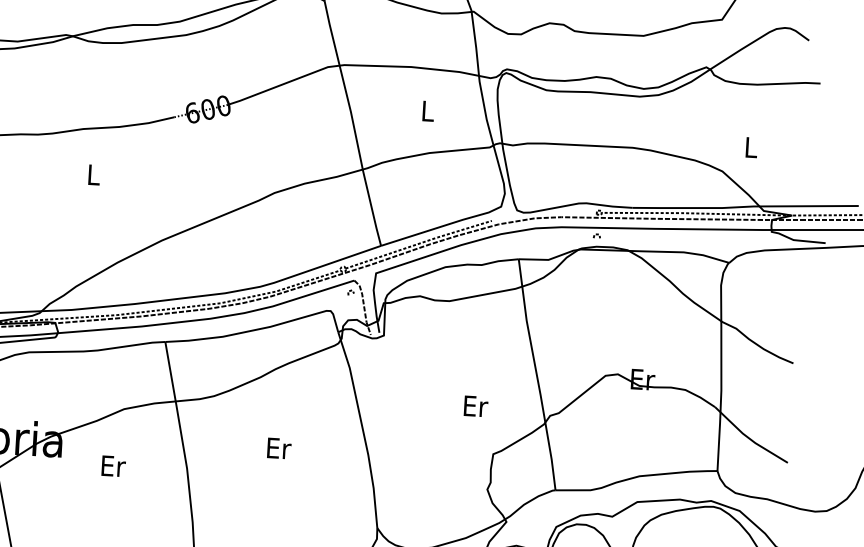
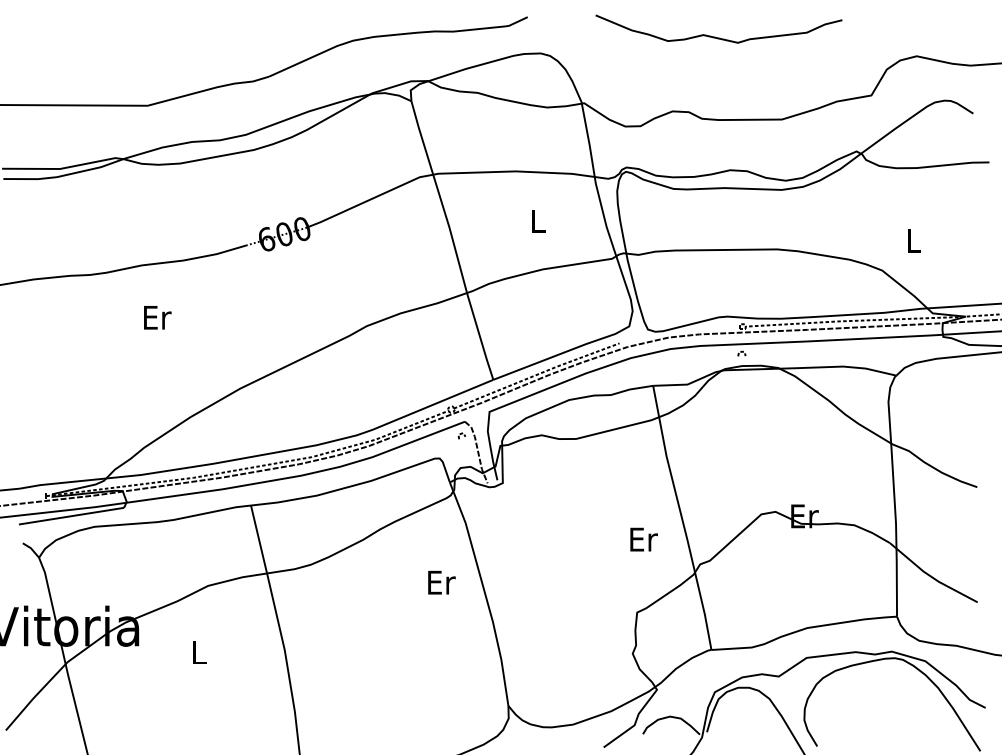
text: (94, 174) -> (157, 317), L -> Er
text: (475, 406) -> (643, 539), moved
text: (279, 448) -> (441, 582), moved
text: (113, 466) -> (199, 652), Er -> L

